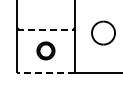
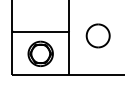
line: (45, 29) -> (40, 32), dashed -> solid
part: (45, 50) -> (40, 53), size x1.43
line: (45, 72) -> (40, 75), dashed -> solid

